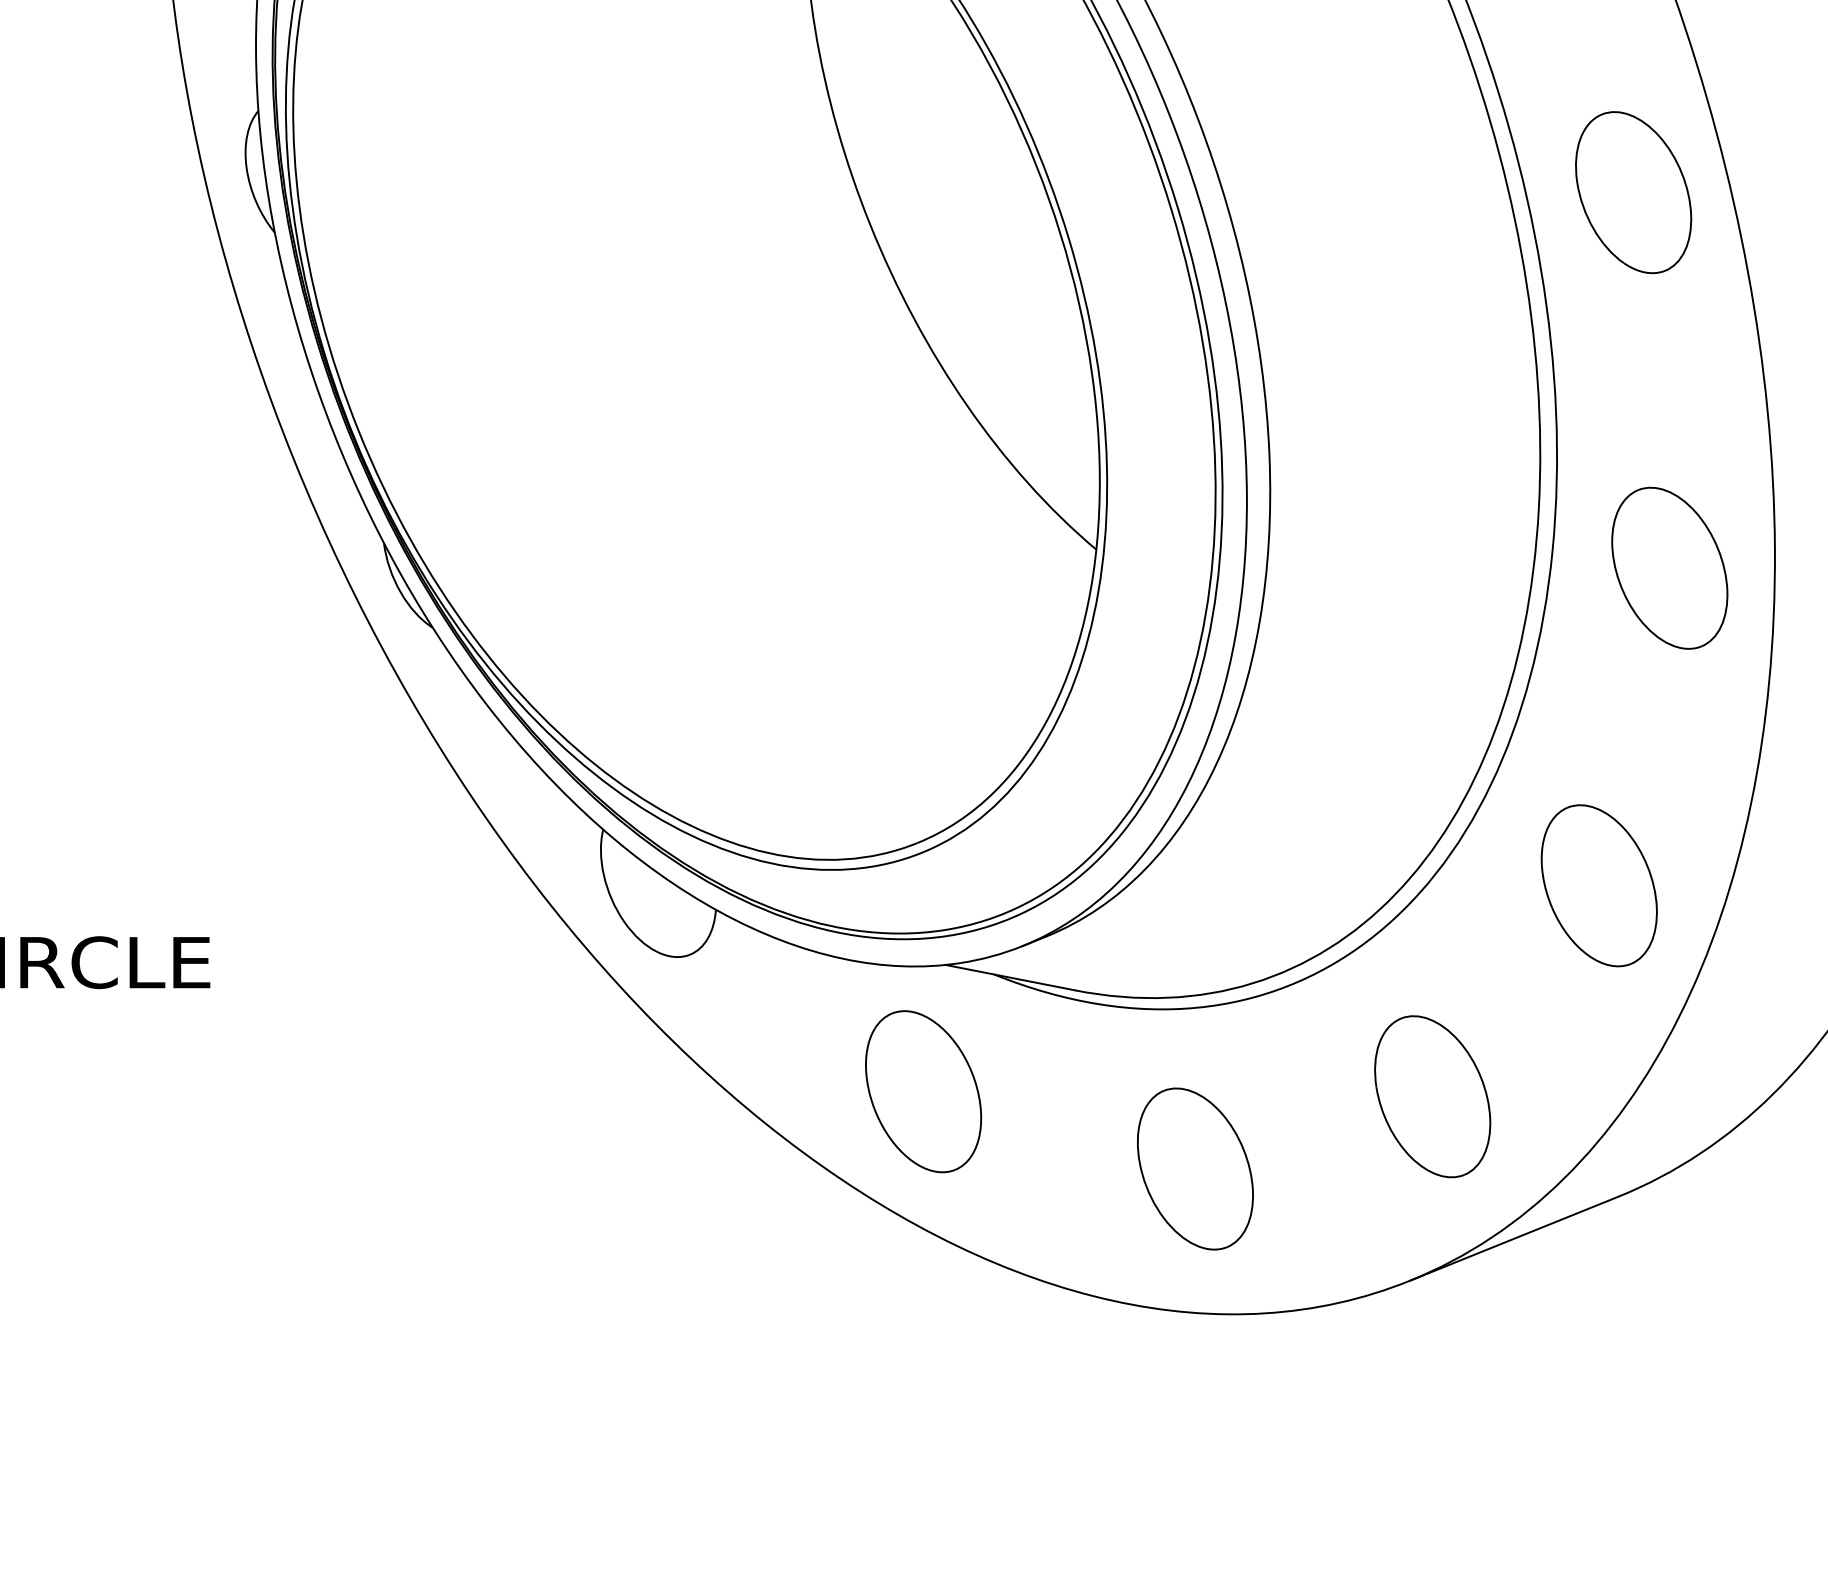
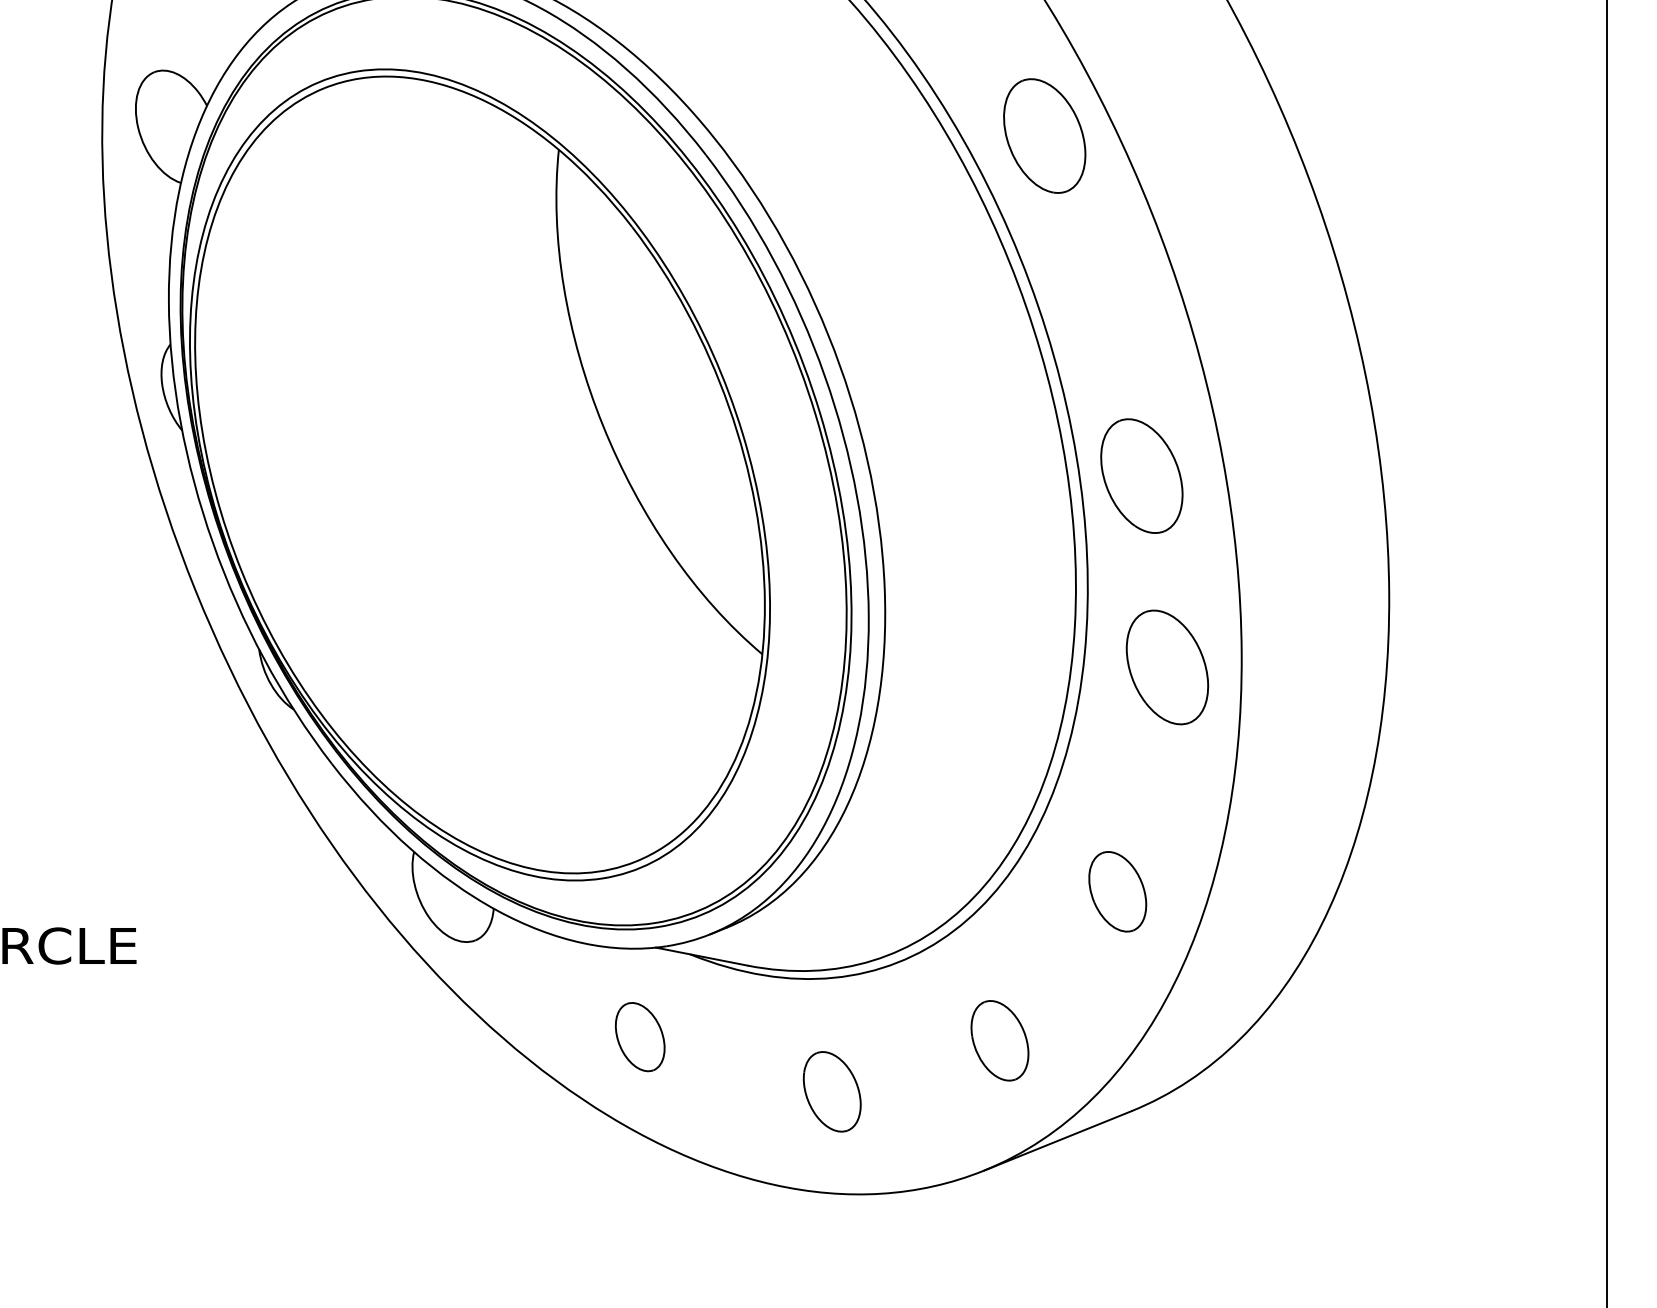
part: (1633, 191) -> (1141, 475), moved
part: (1599, 885) -> (1117, 891), size x0.7
part: (922, 1090) -> (639, 1036), size x0.6
part: (1432, 1096) -> (999, 1040), size x0.7
part: (1194, 1168) -> (831, 1091), size x0.7

